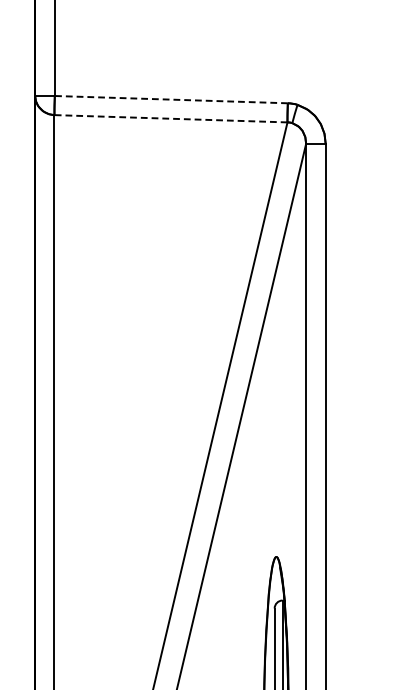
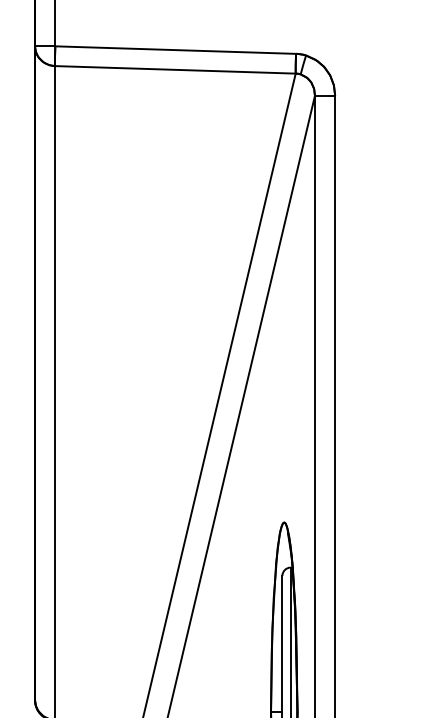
line: (171, 100) -> (175, 50), dashed -> solid
line: (170, 118) -> (174, 69), dashed -> solid

